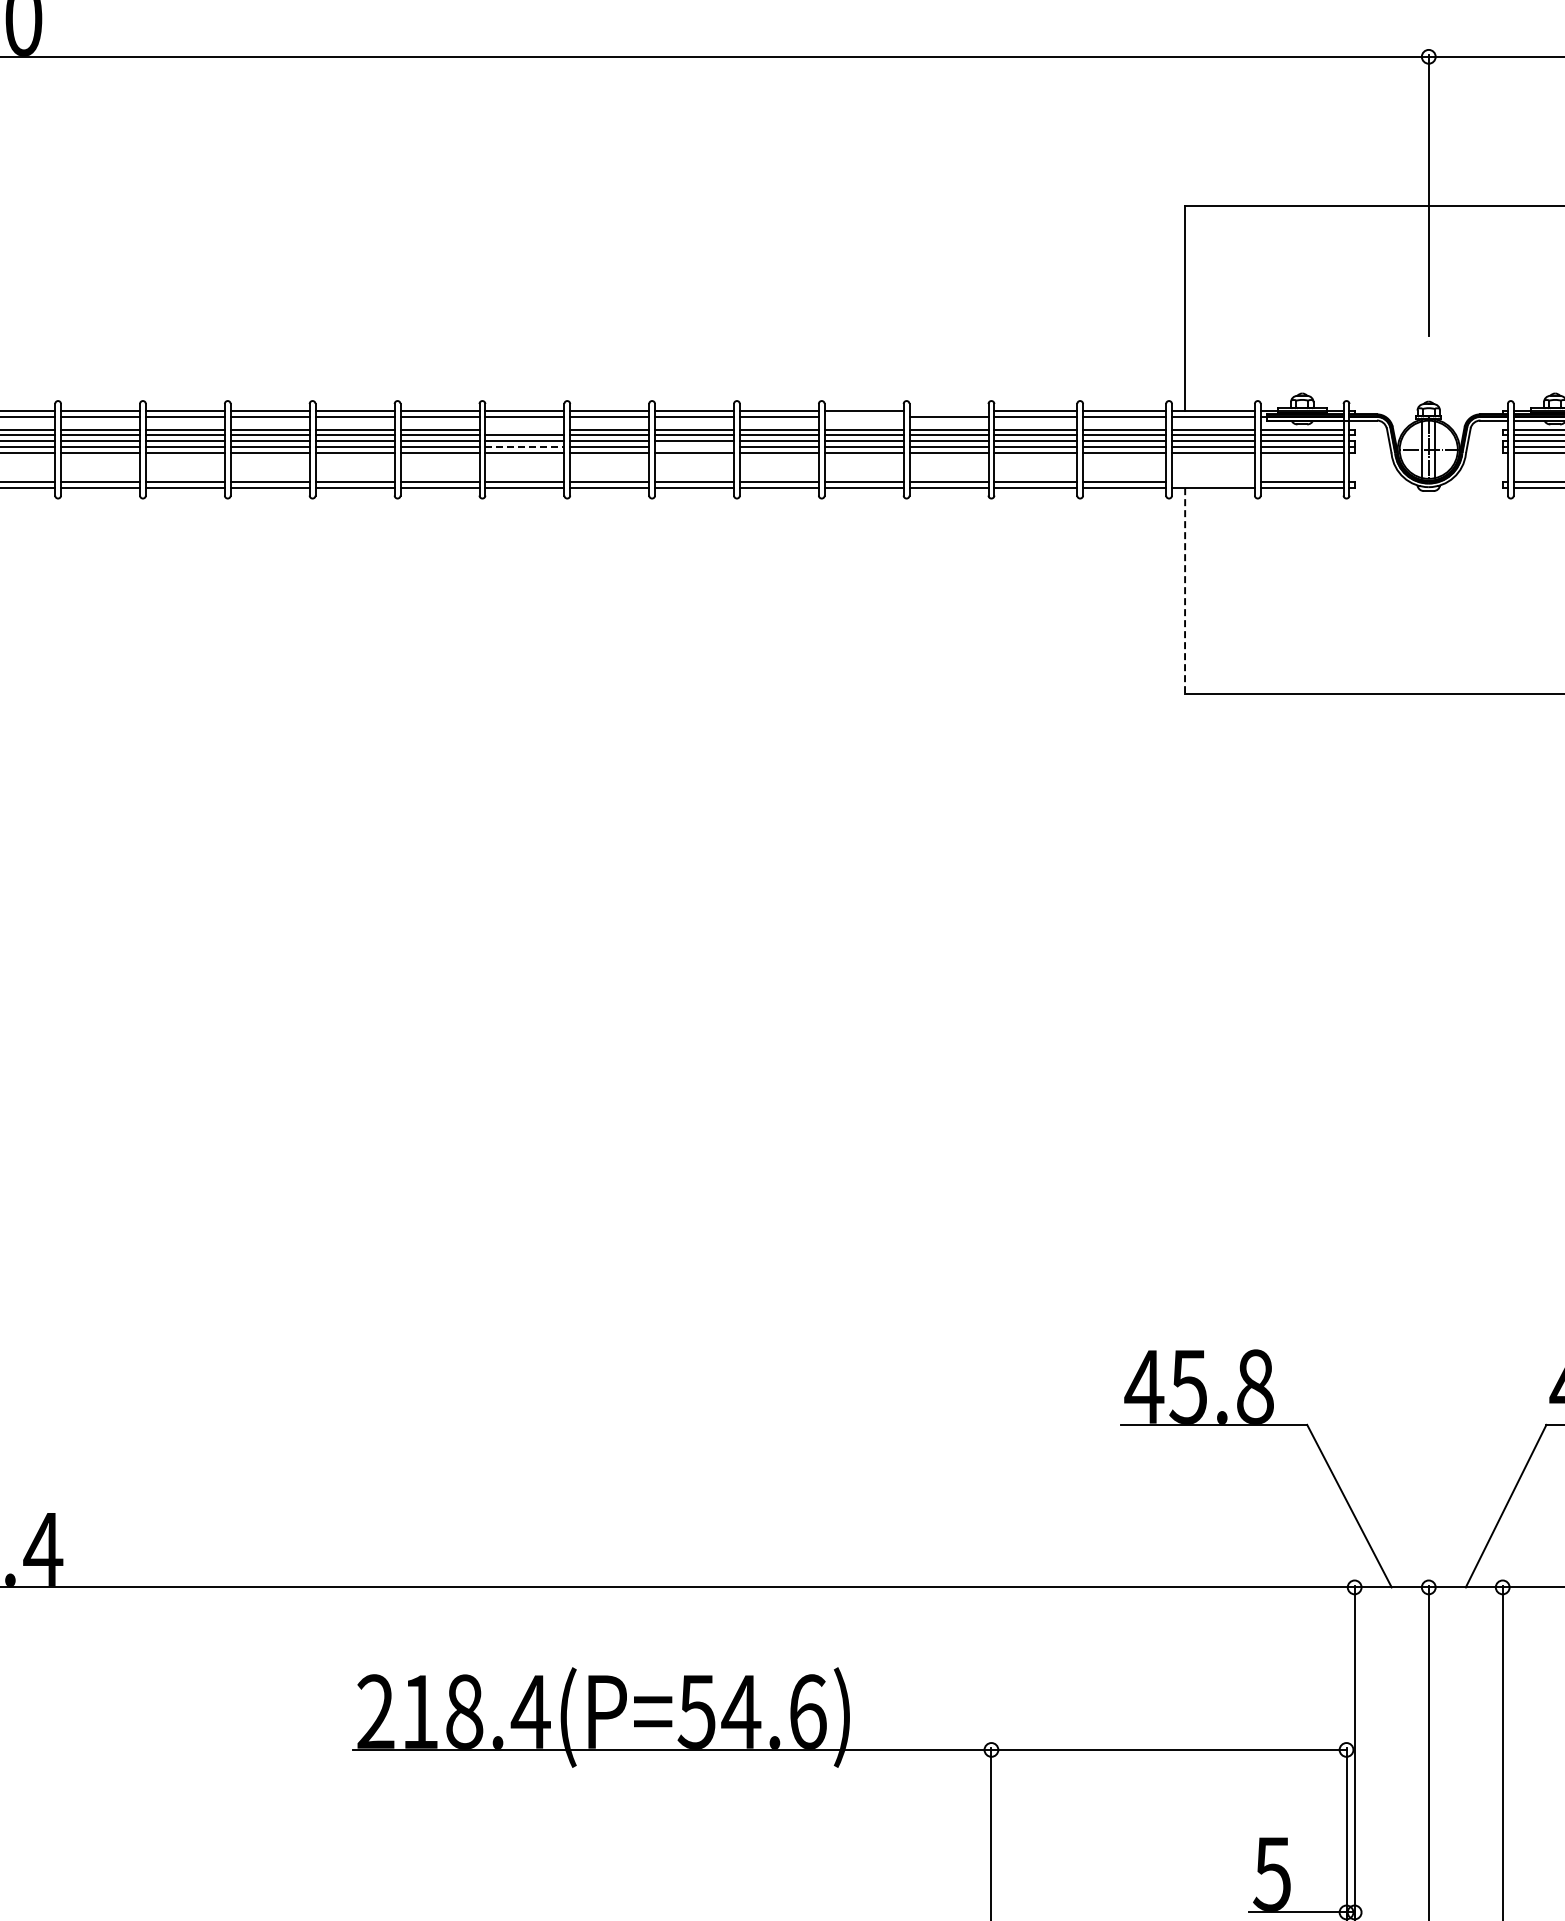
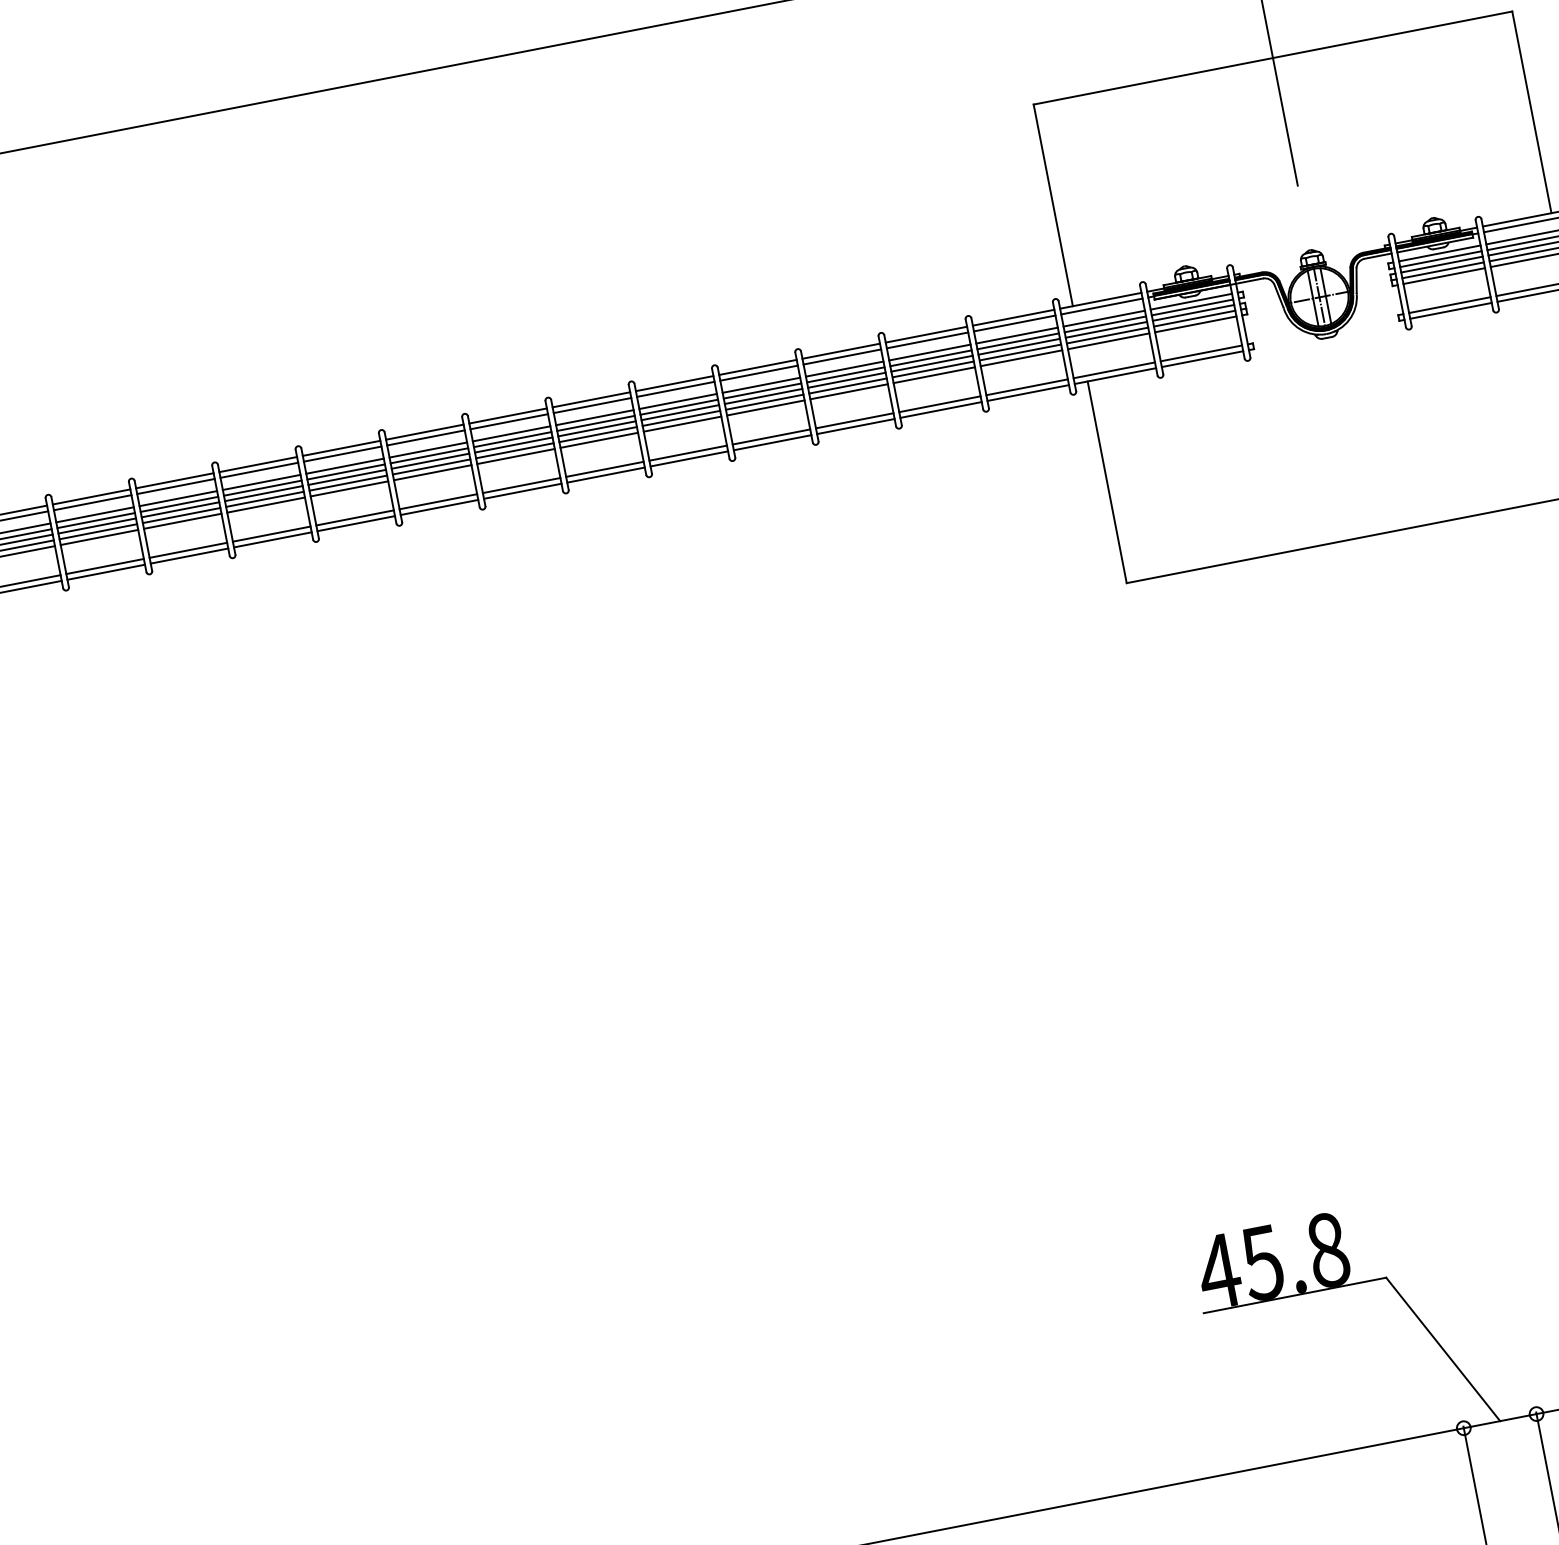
line: (948, 411) -> (840, 351), added
line: (863, 417) -> (758, 373), added
line: (524, 429) -> (427, 449), added
line: (525, 446) -> (432, 466), dashed -> solid
line: (694, 446) -> (598, 434), added
line: (1213, 482) -> (1114, 370), added
line: (1185, 590) -> (1107, 481), dashed -> solid

